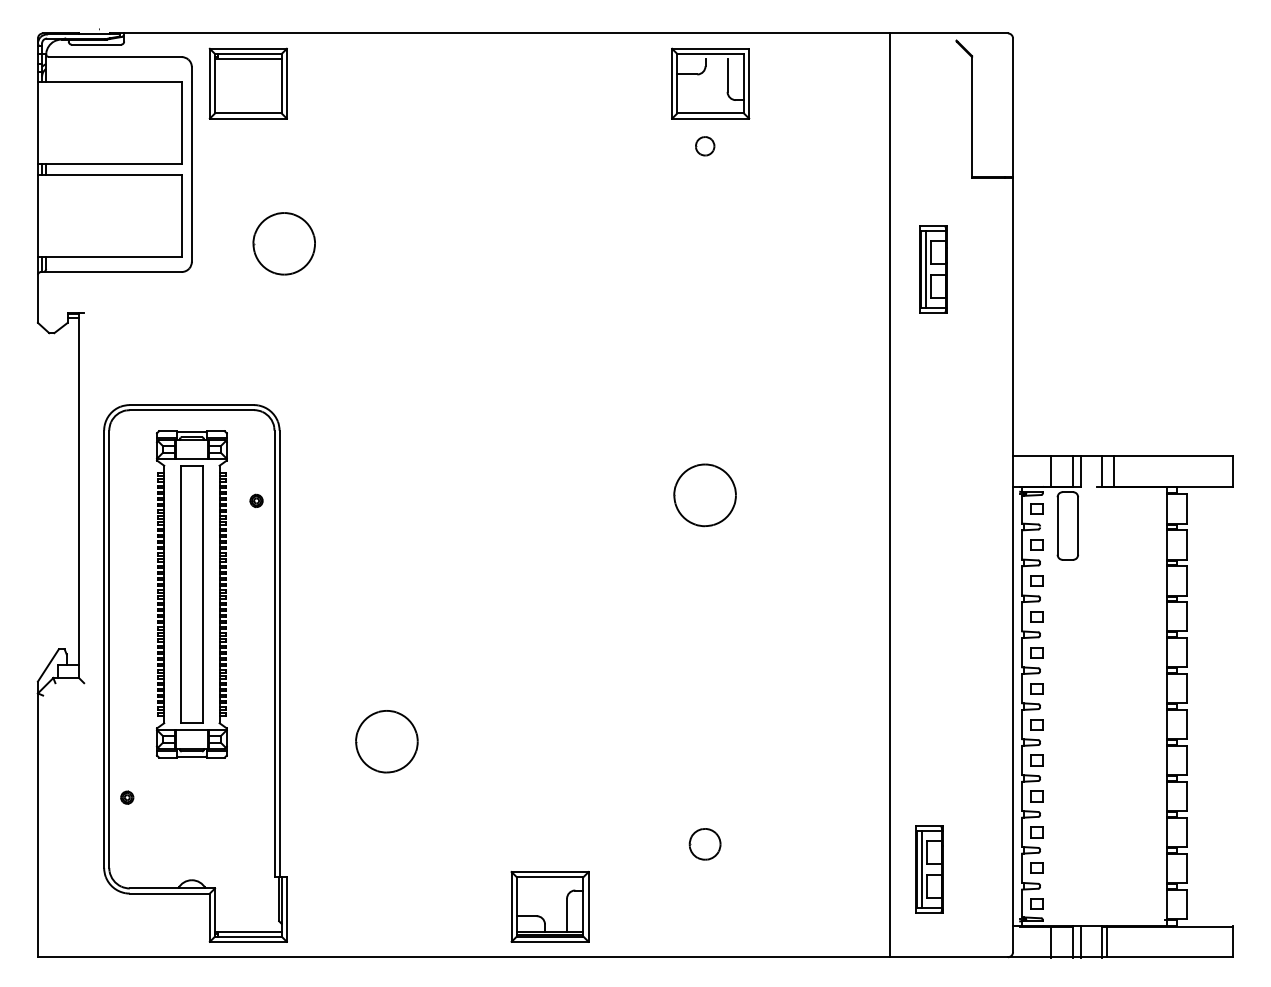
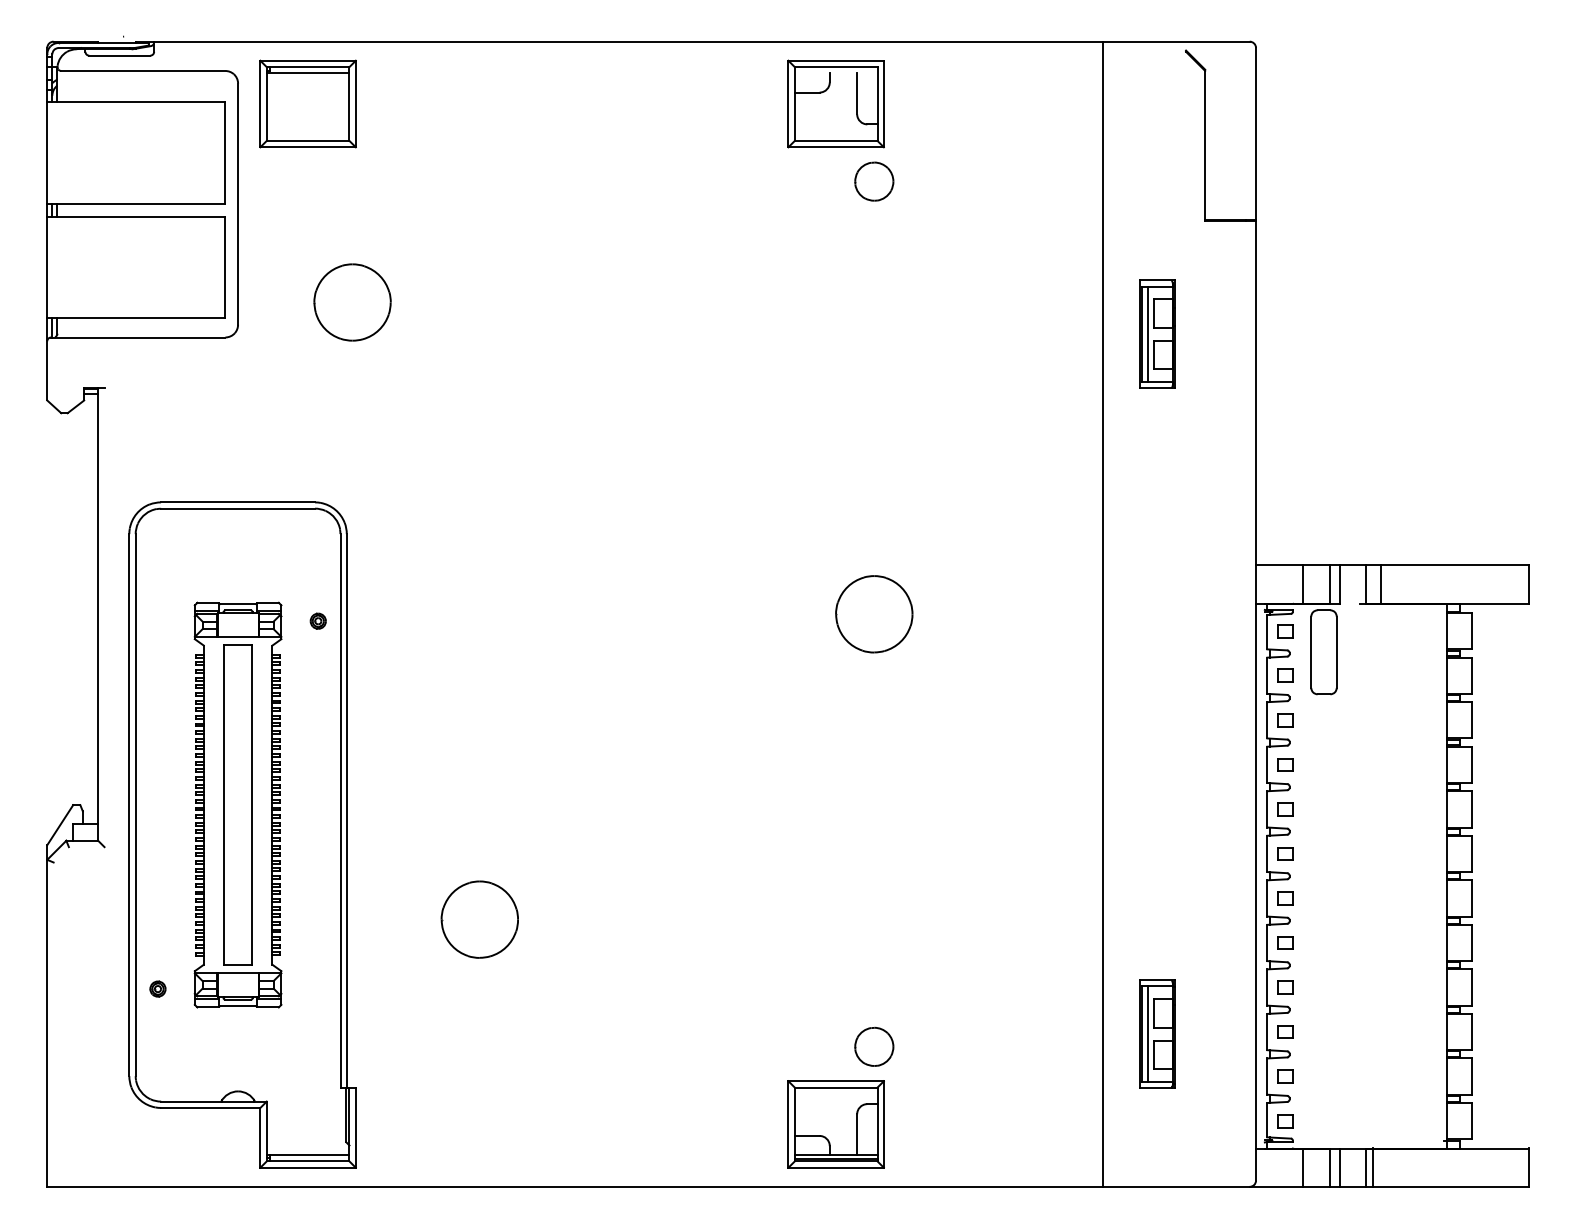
part: (710, 83) -> (835, 103), moved
part: (705, 146) -> (874, 181), size x1.67
part: (191, 593) -> (237, 804), moved
part: (929, 869) -> (1157, 1033), moved
part: (549, 906) -> (835, 1124), moved

